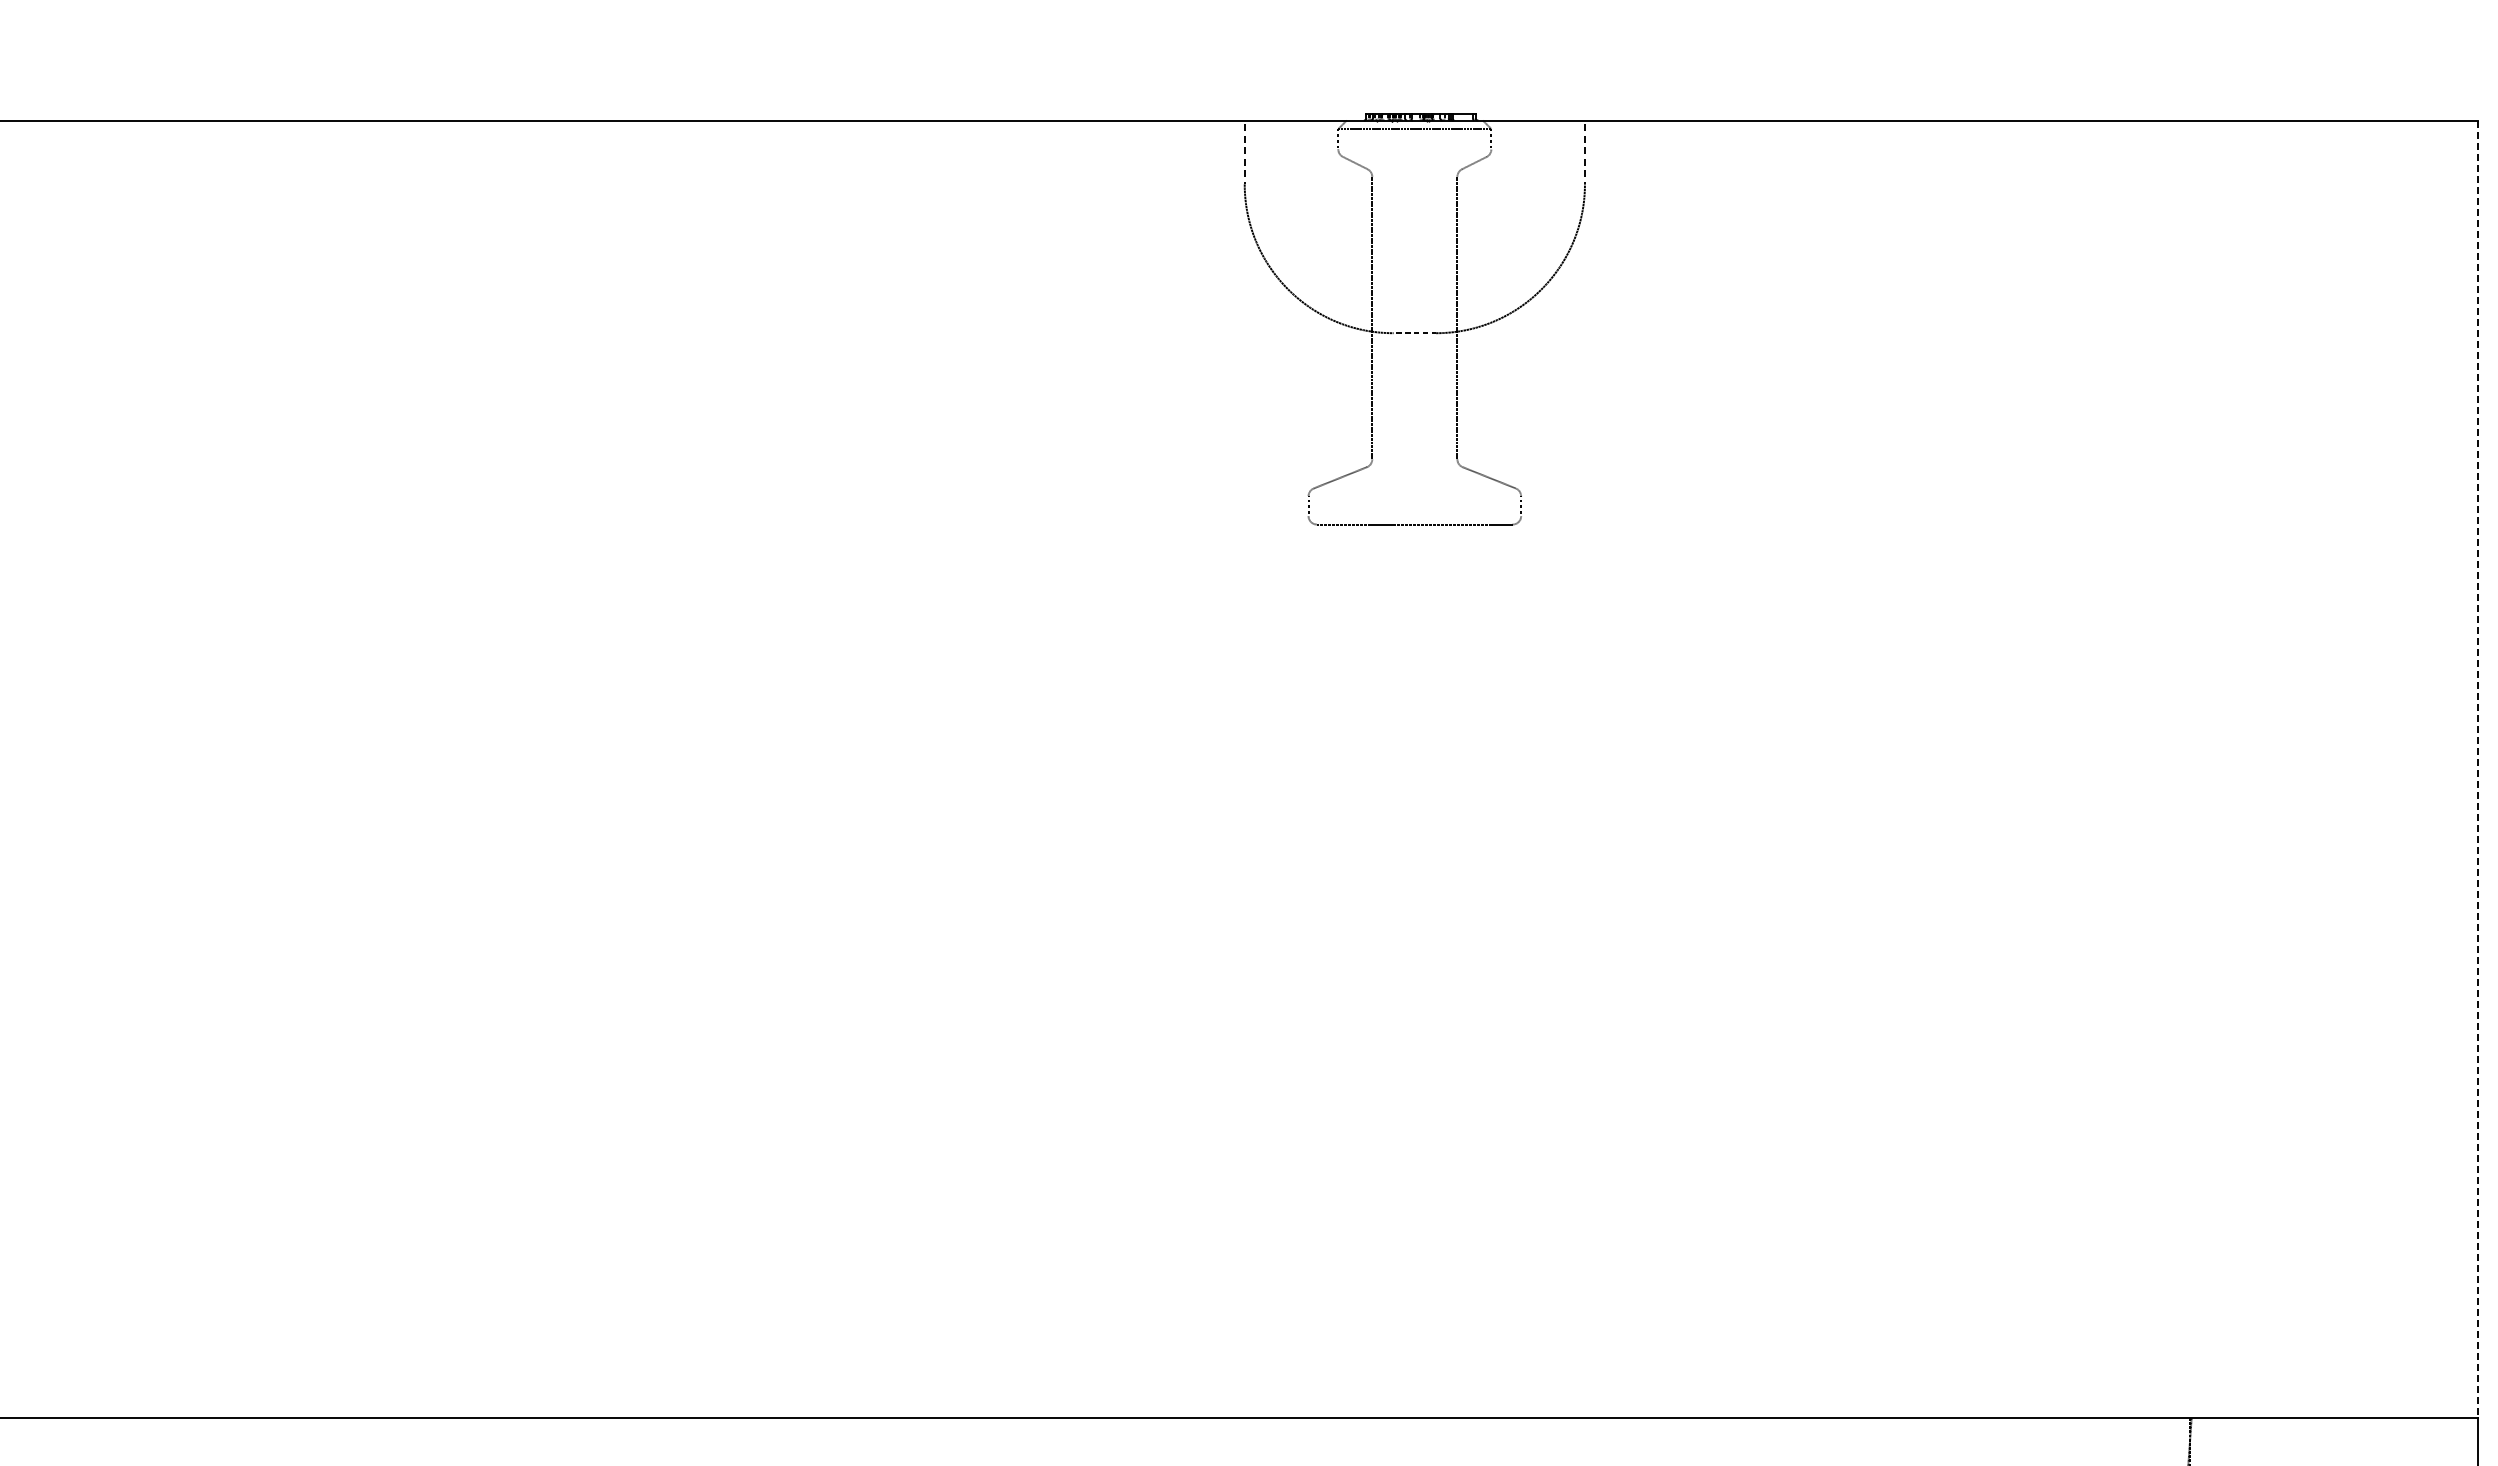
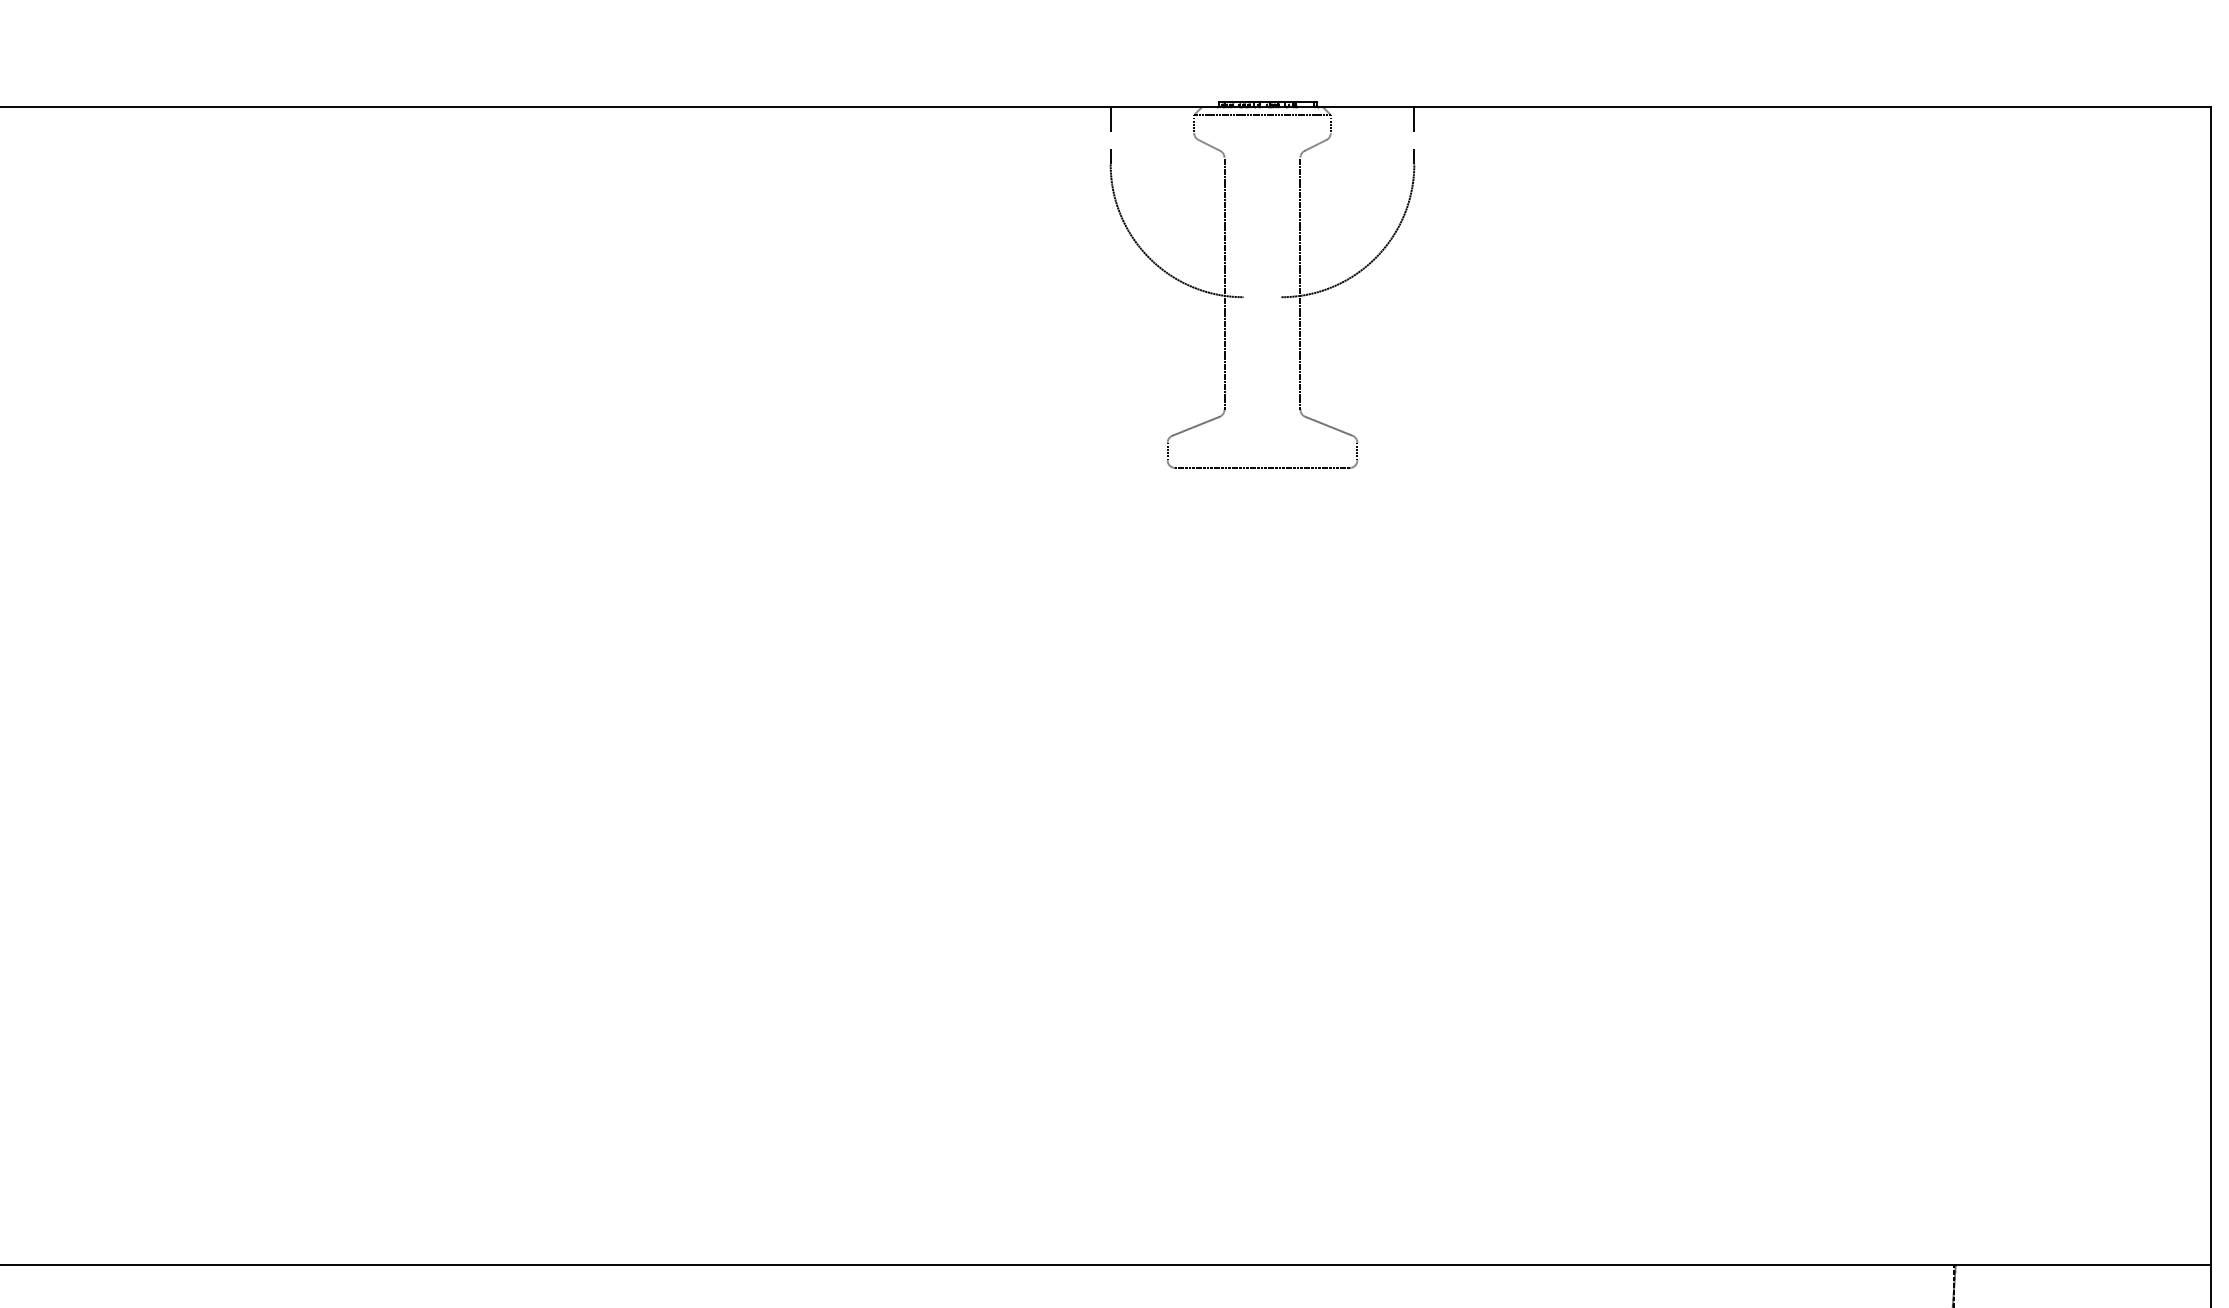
line: (2478, 769) -> (2211, 686), dashed -> solid

